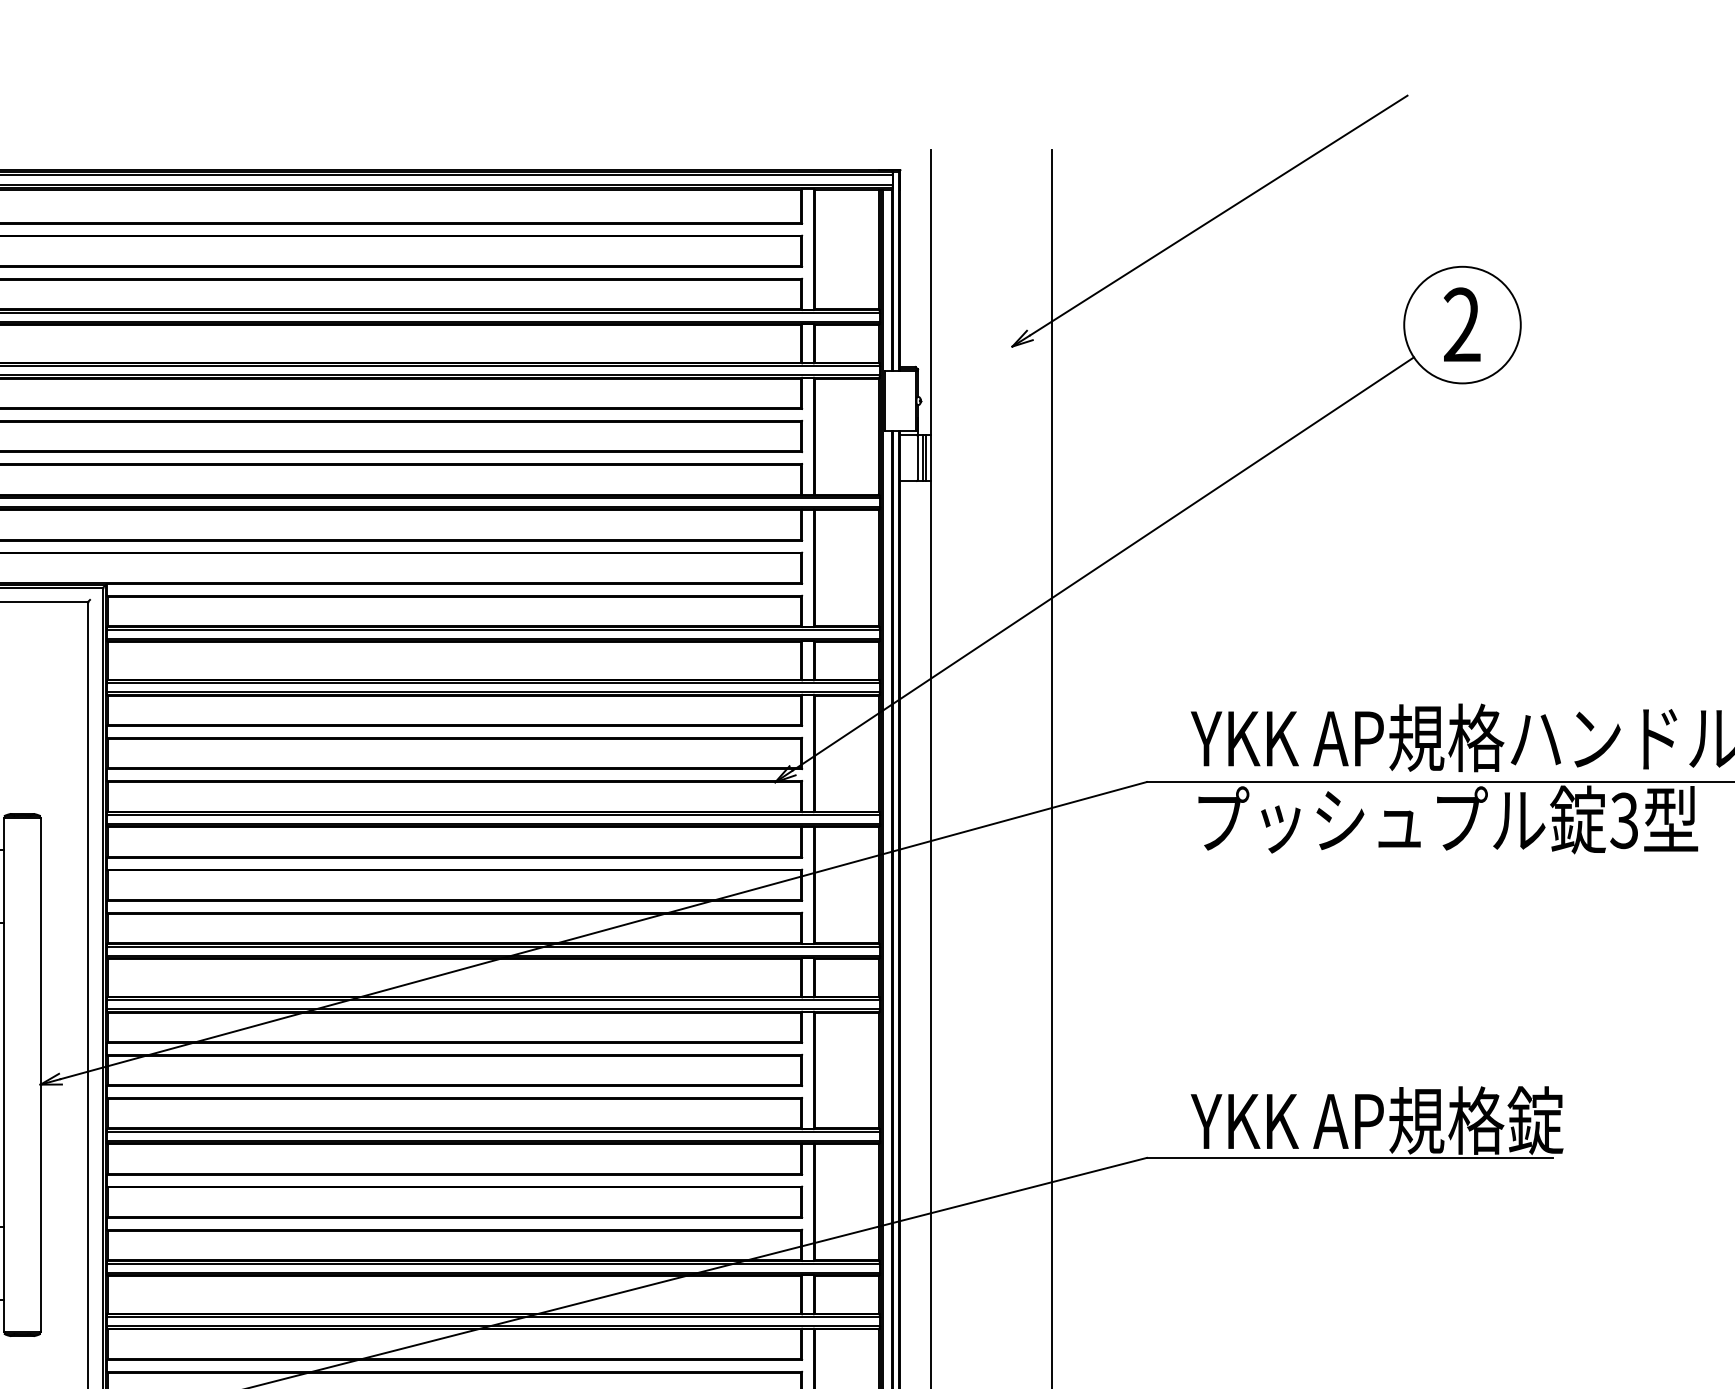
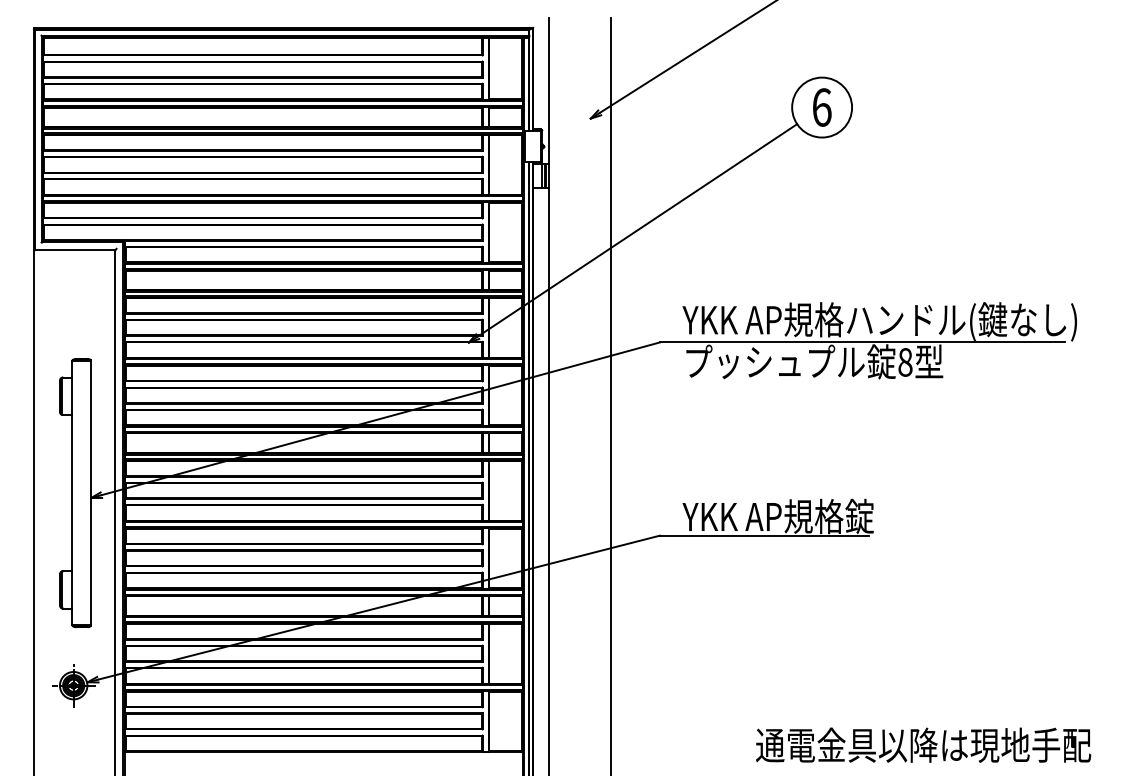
text: (1461, 324) -> (821, 107), 2 -> 6
text: (1624, 821) -> (905, 362), 3 -> 8

